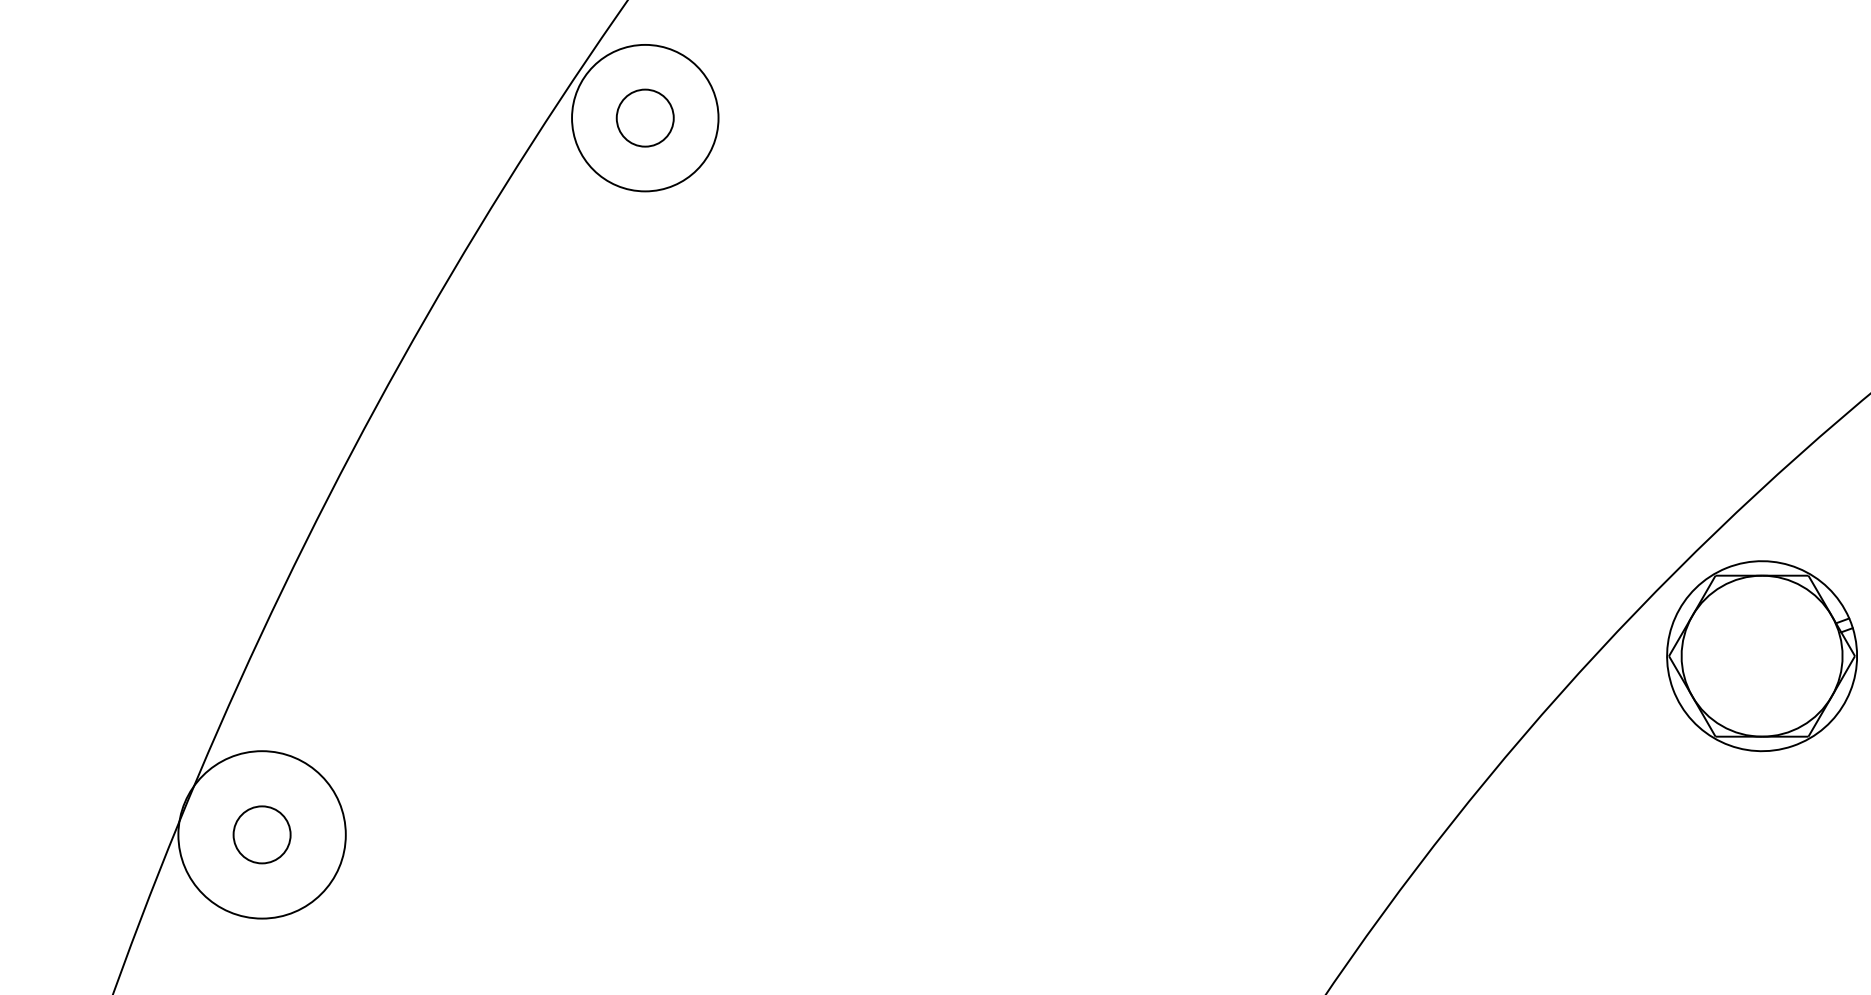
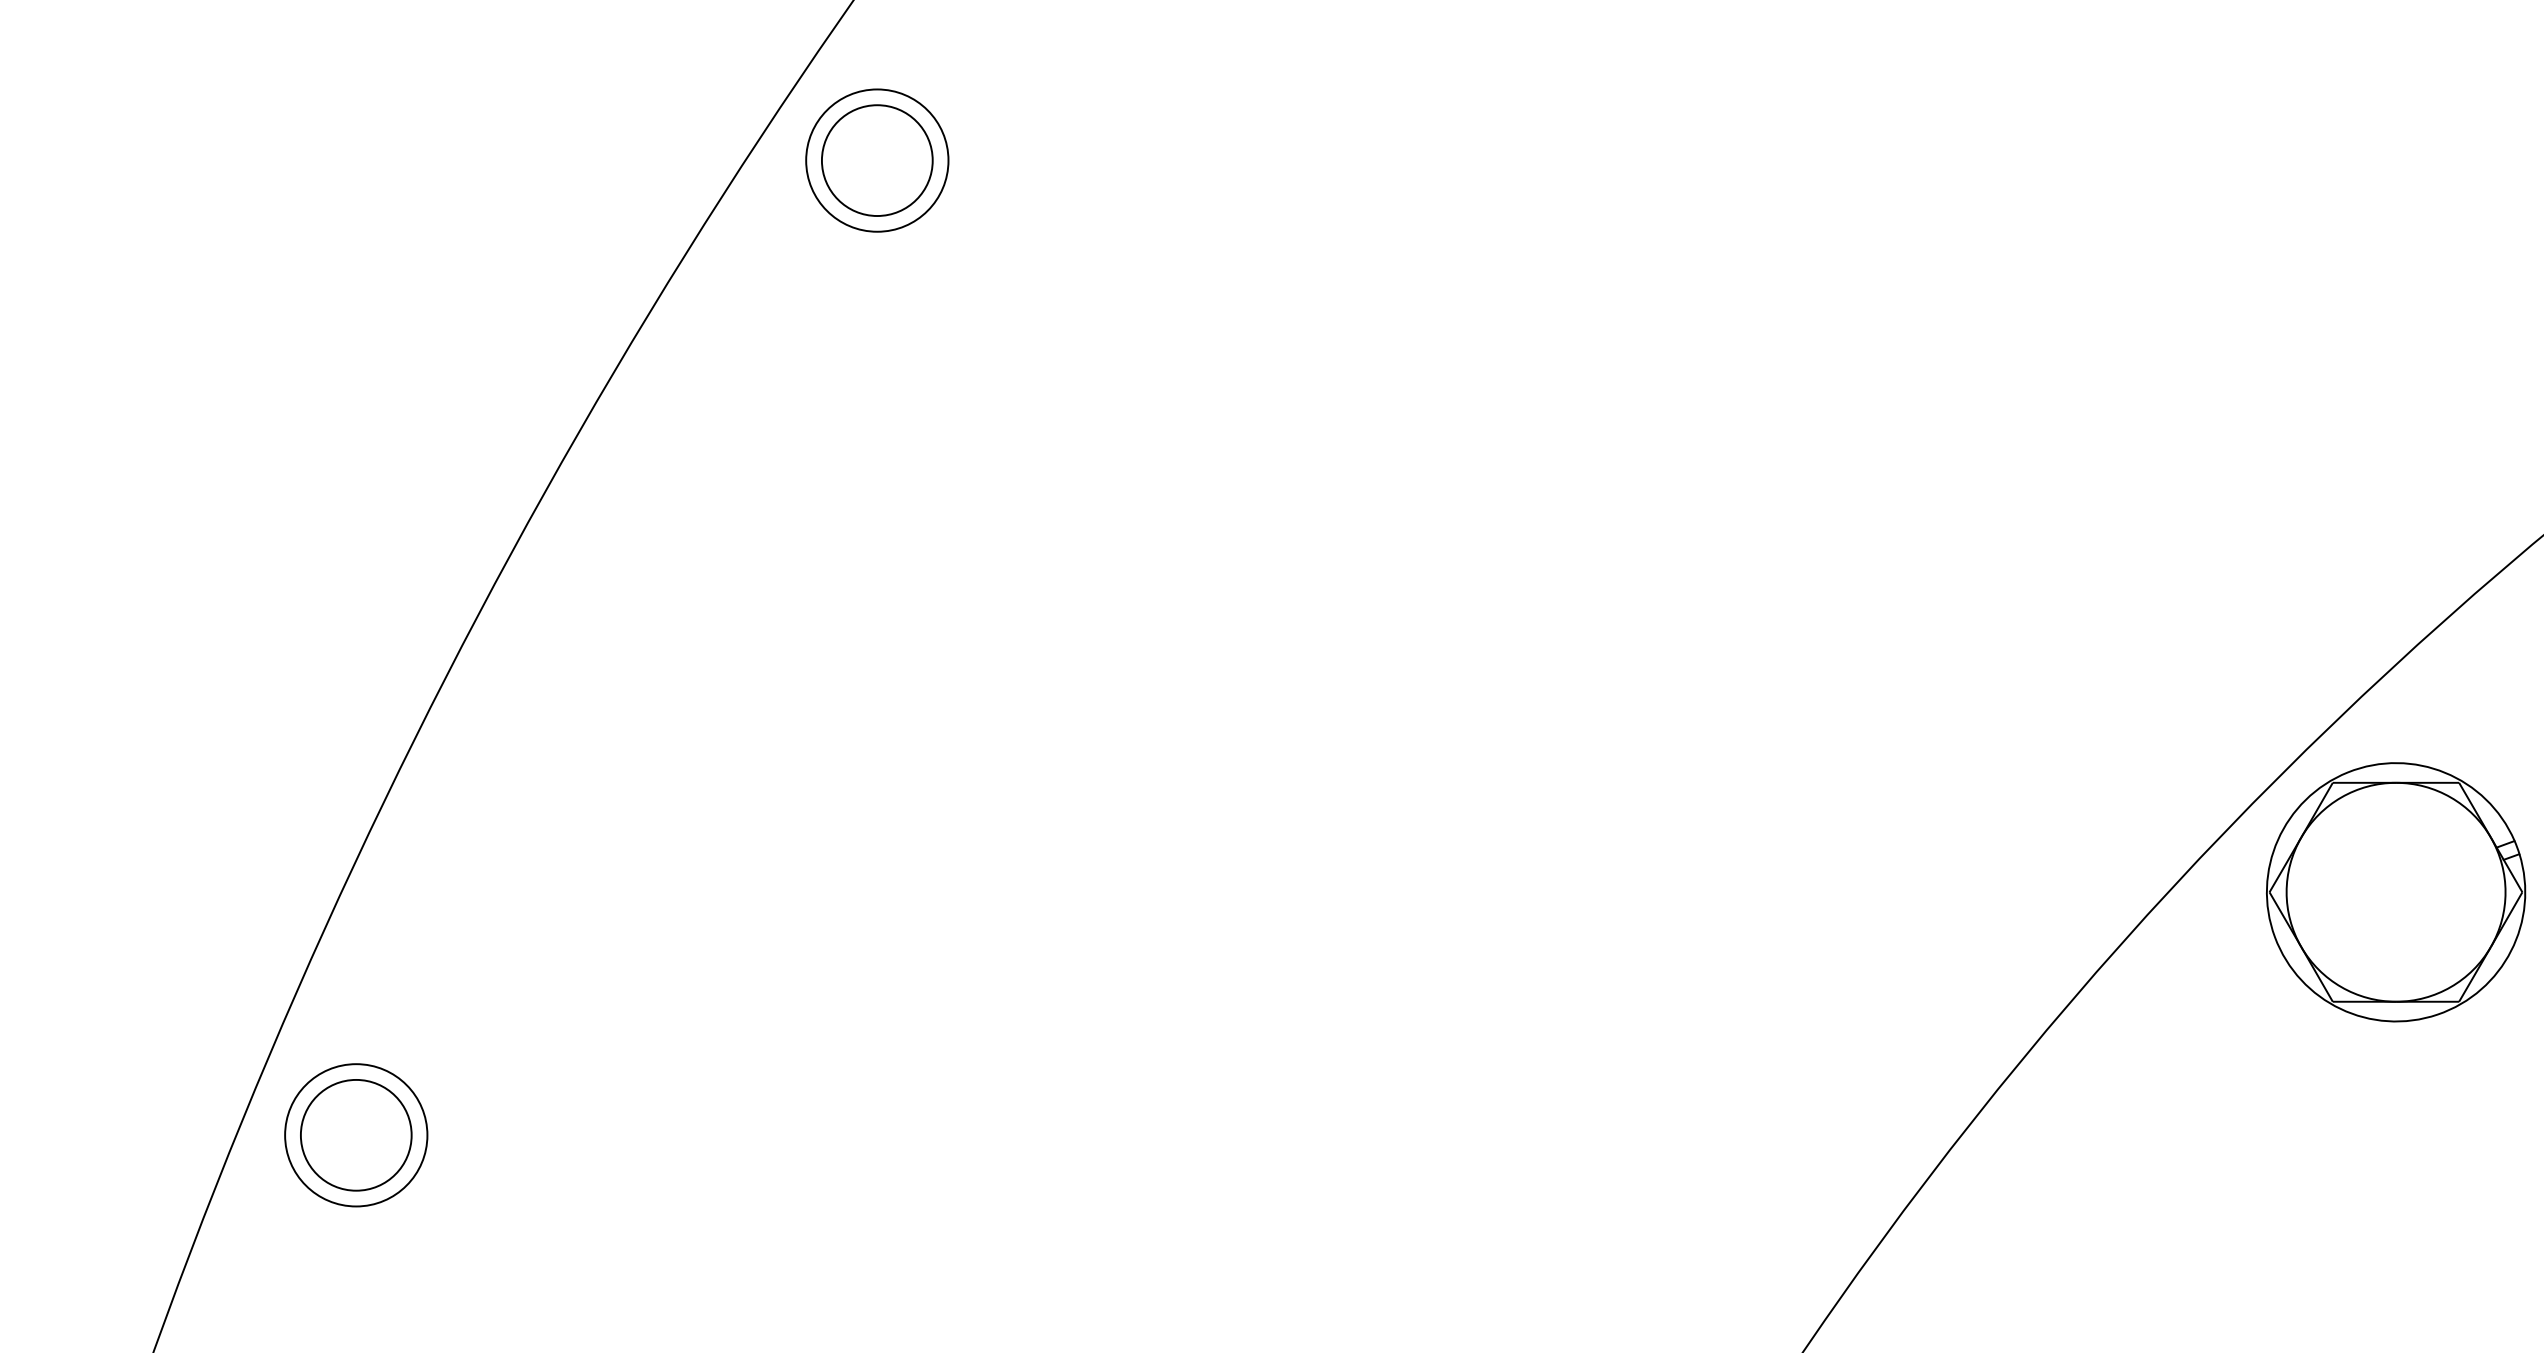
circle: (644, 117) -> (876, 159), size x0.71
circle: (645, 117) -> (877, 159), size x1.43
circle: (261, 834) -> (355, 1134), size x0.62
circle: (261, 834) -> (355, 1134), size x1.43

